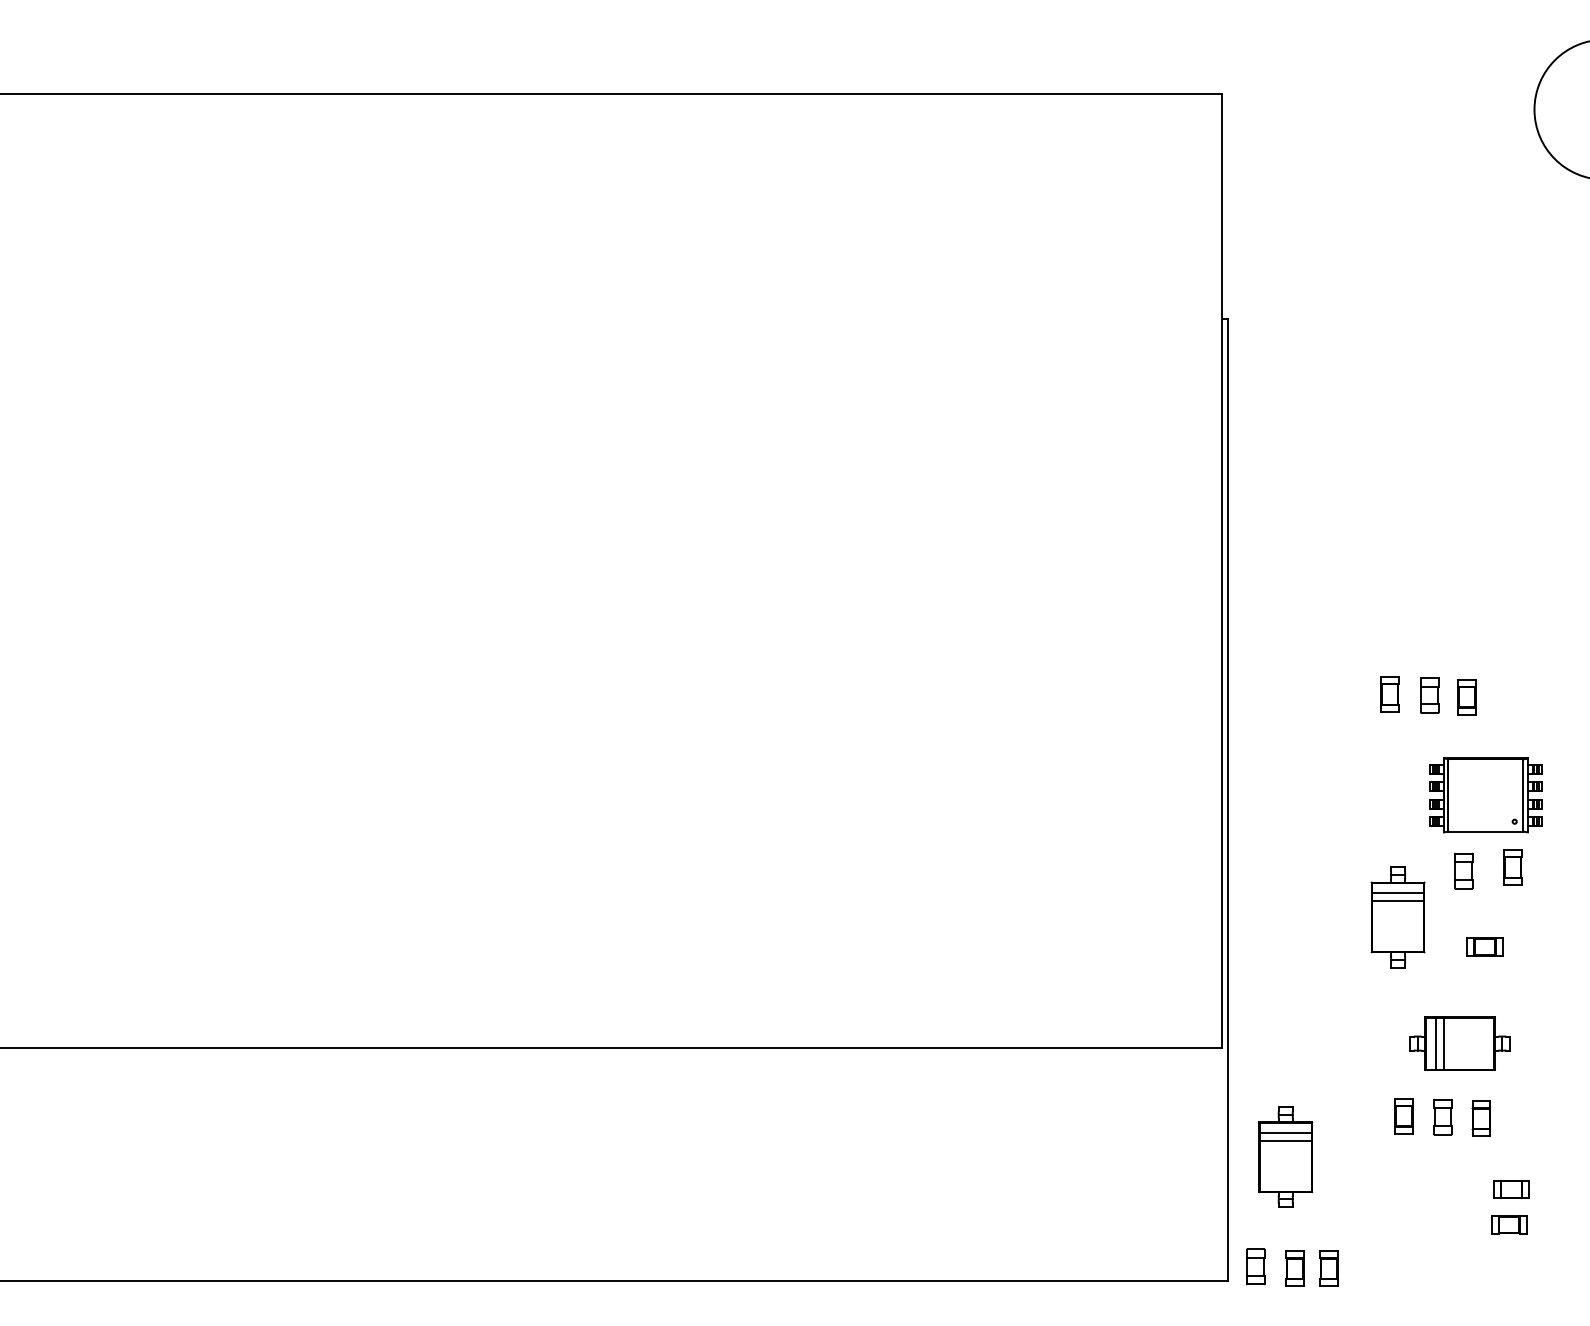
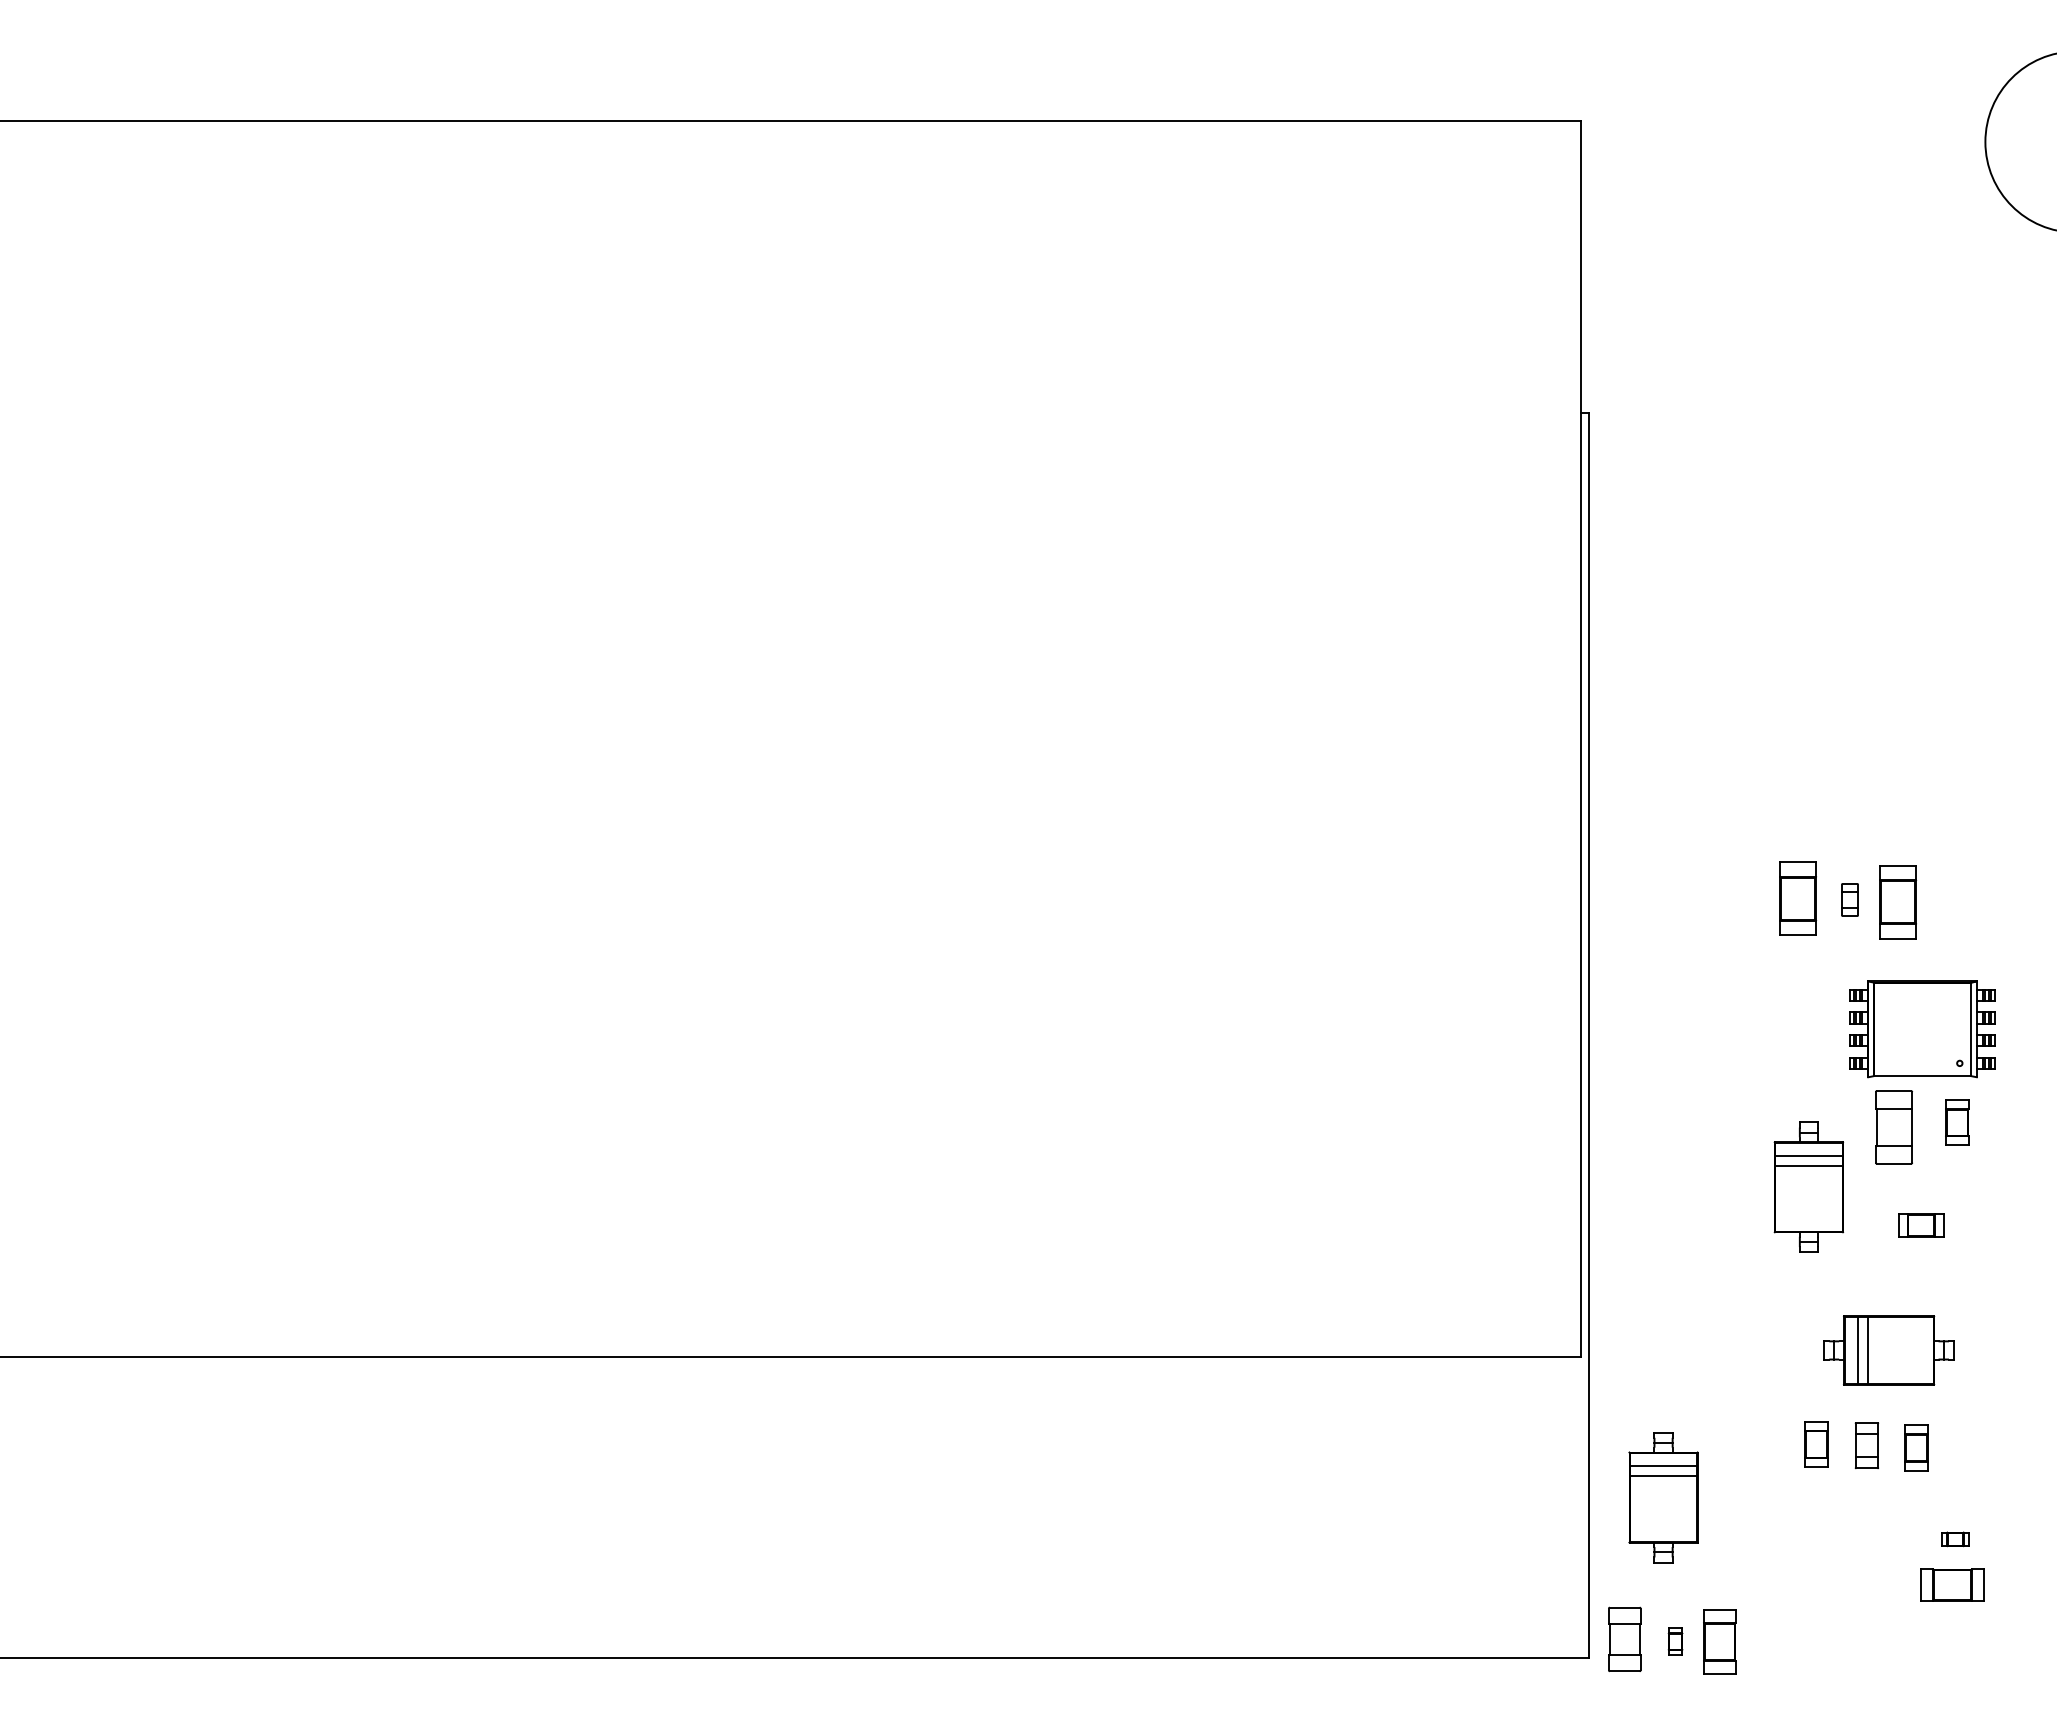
part: (1389, 694) -> (1797, 898), size x1.6
part: (1429, 695) -> (1849, 899), size x0.7
part: (1466, 697) -> (1897, 902), size x1.6
part: (1463, 870) -> (1893, 1126), size x1.6
part: (1511, 1189) -> (1955, 1539), size x0.6
part: (1509, 1224) -> (1952, 1584), size x1.4
part: (1255, 1266) -> (1624, 1639), size x1.4
part: (1295, 1268) -> (1675, 1641), size x0.6
part: (1329, 1268) -> (1719, 1641), size x1.4

